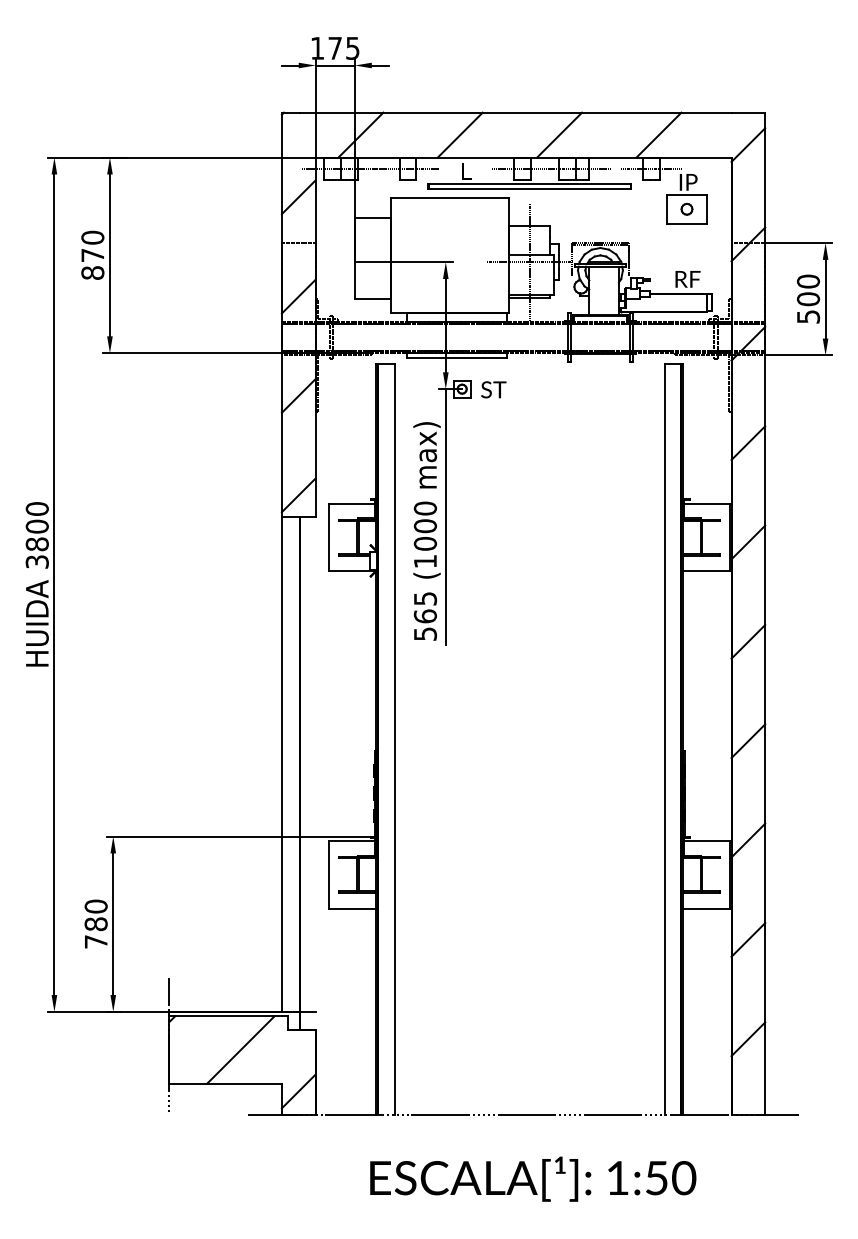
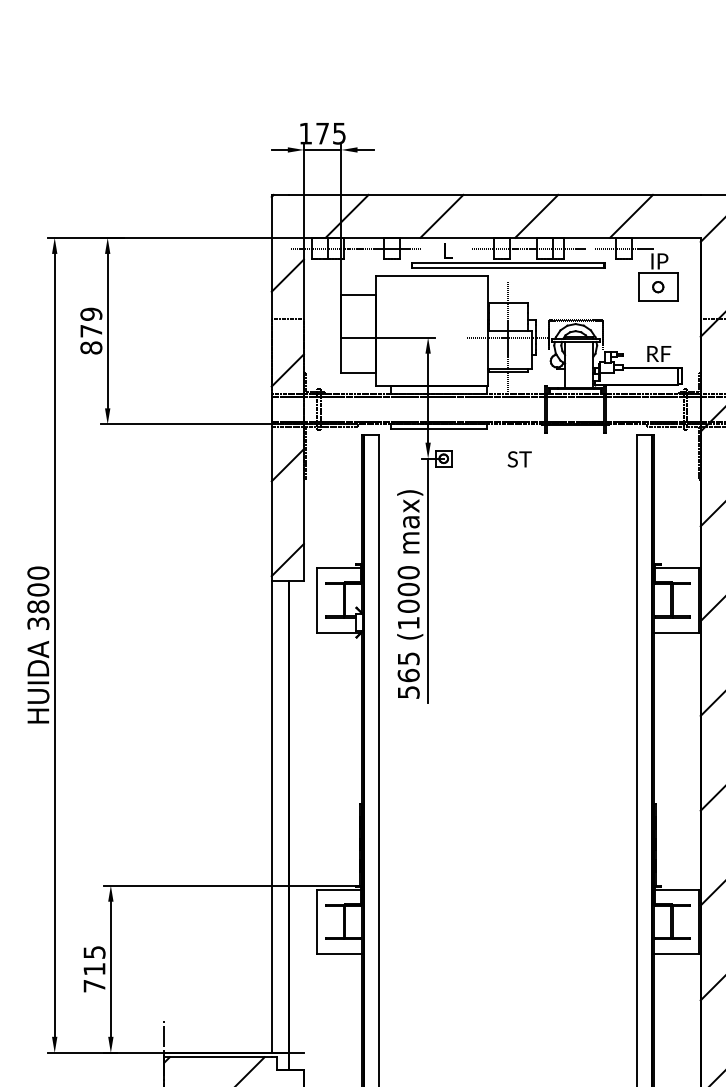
text: (92, 237) -> (91, 314), 870 -> 879
text: (493, 389) -> (519, 459), moved
text: (95, 915) -> (93, 960), 780 -> 715

